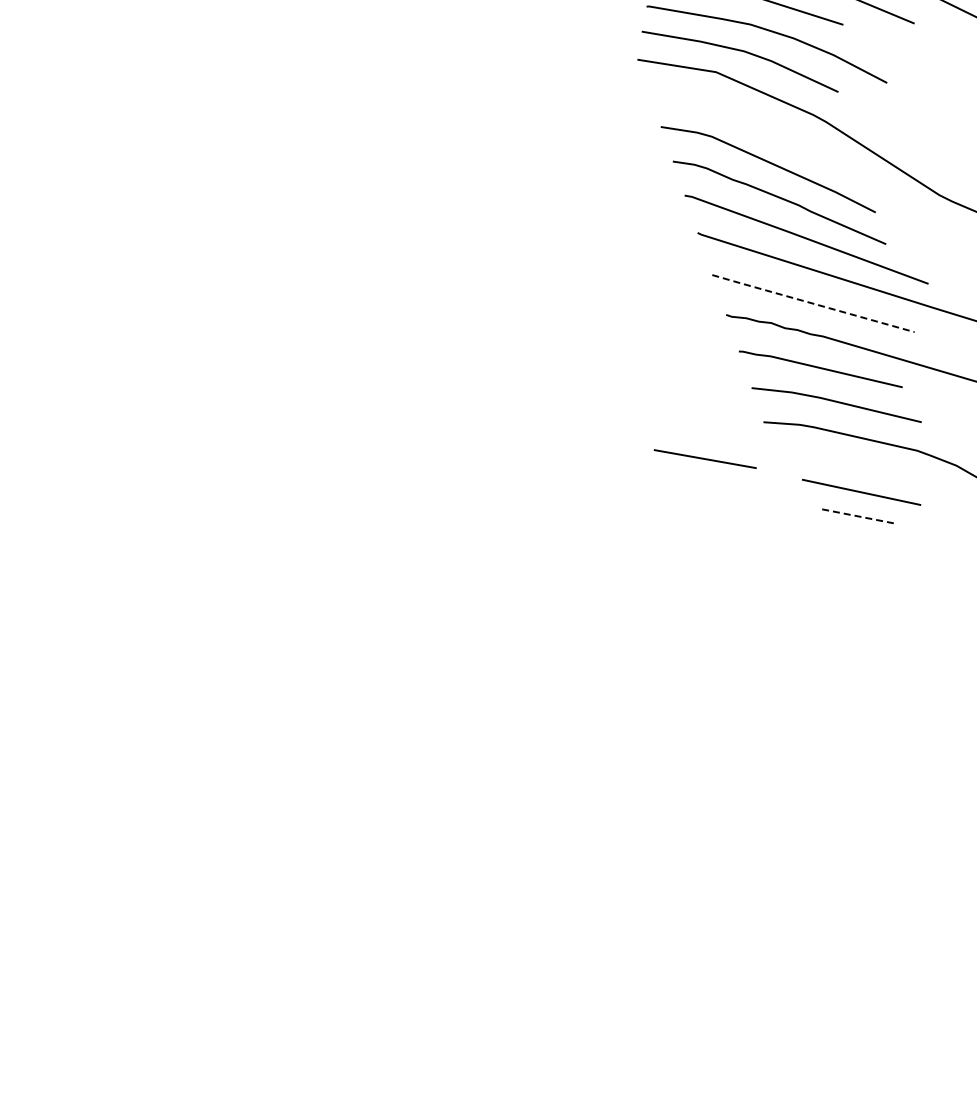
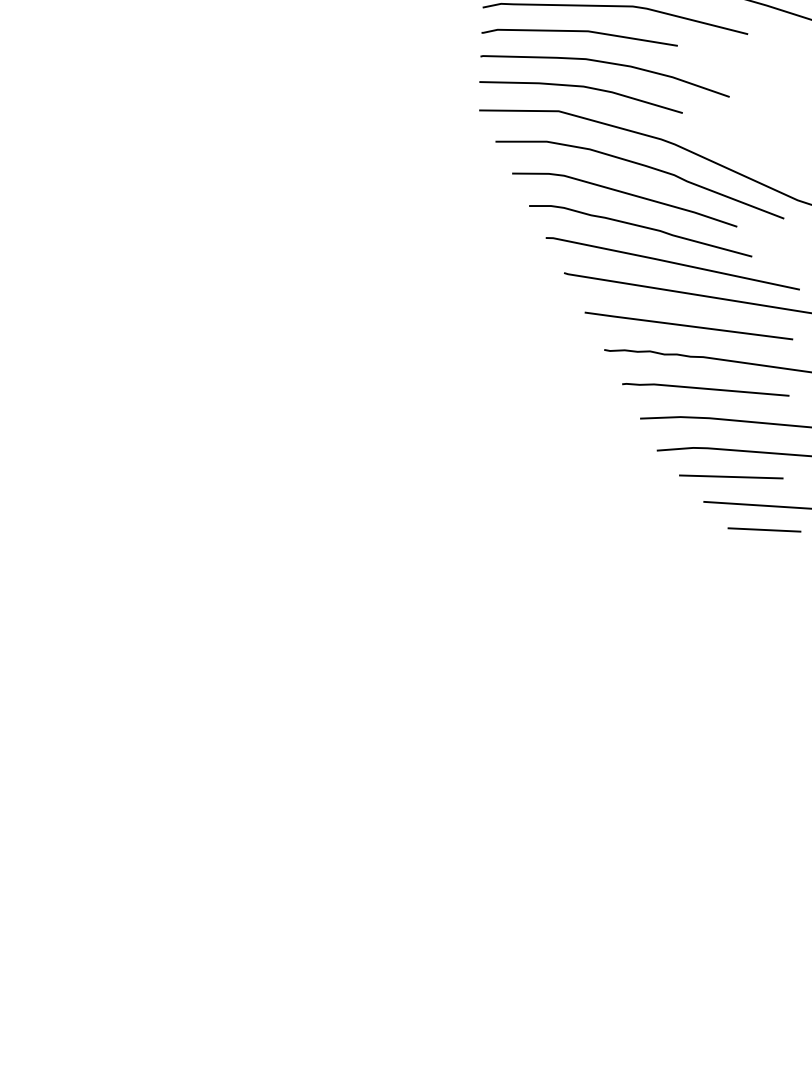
curve: (792, 139) -> (644, 166), added
line: (813, 303) -> (688, 325), dashed -> solid
line: (704, 458) -> (730, 476), moved
line: (858, 516) -> (764, 530), dashed -> solid

